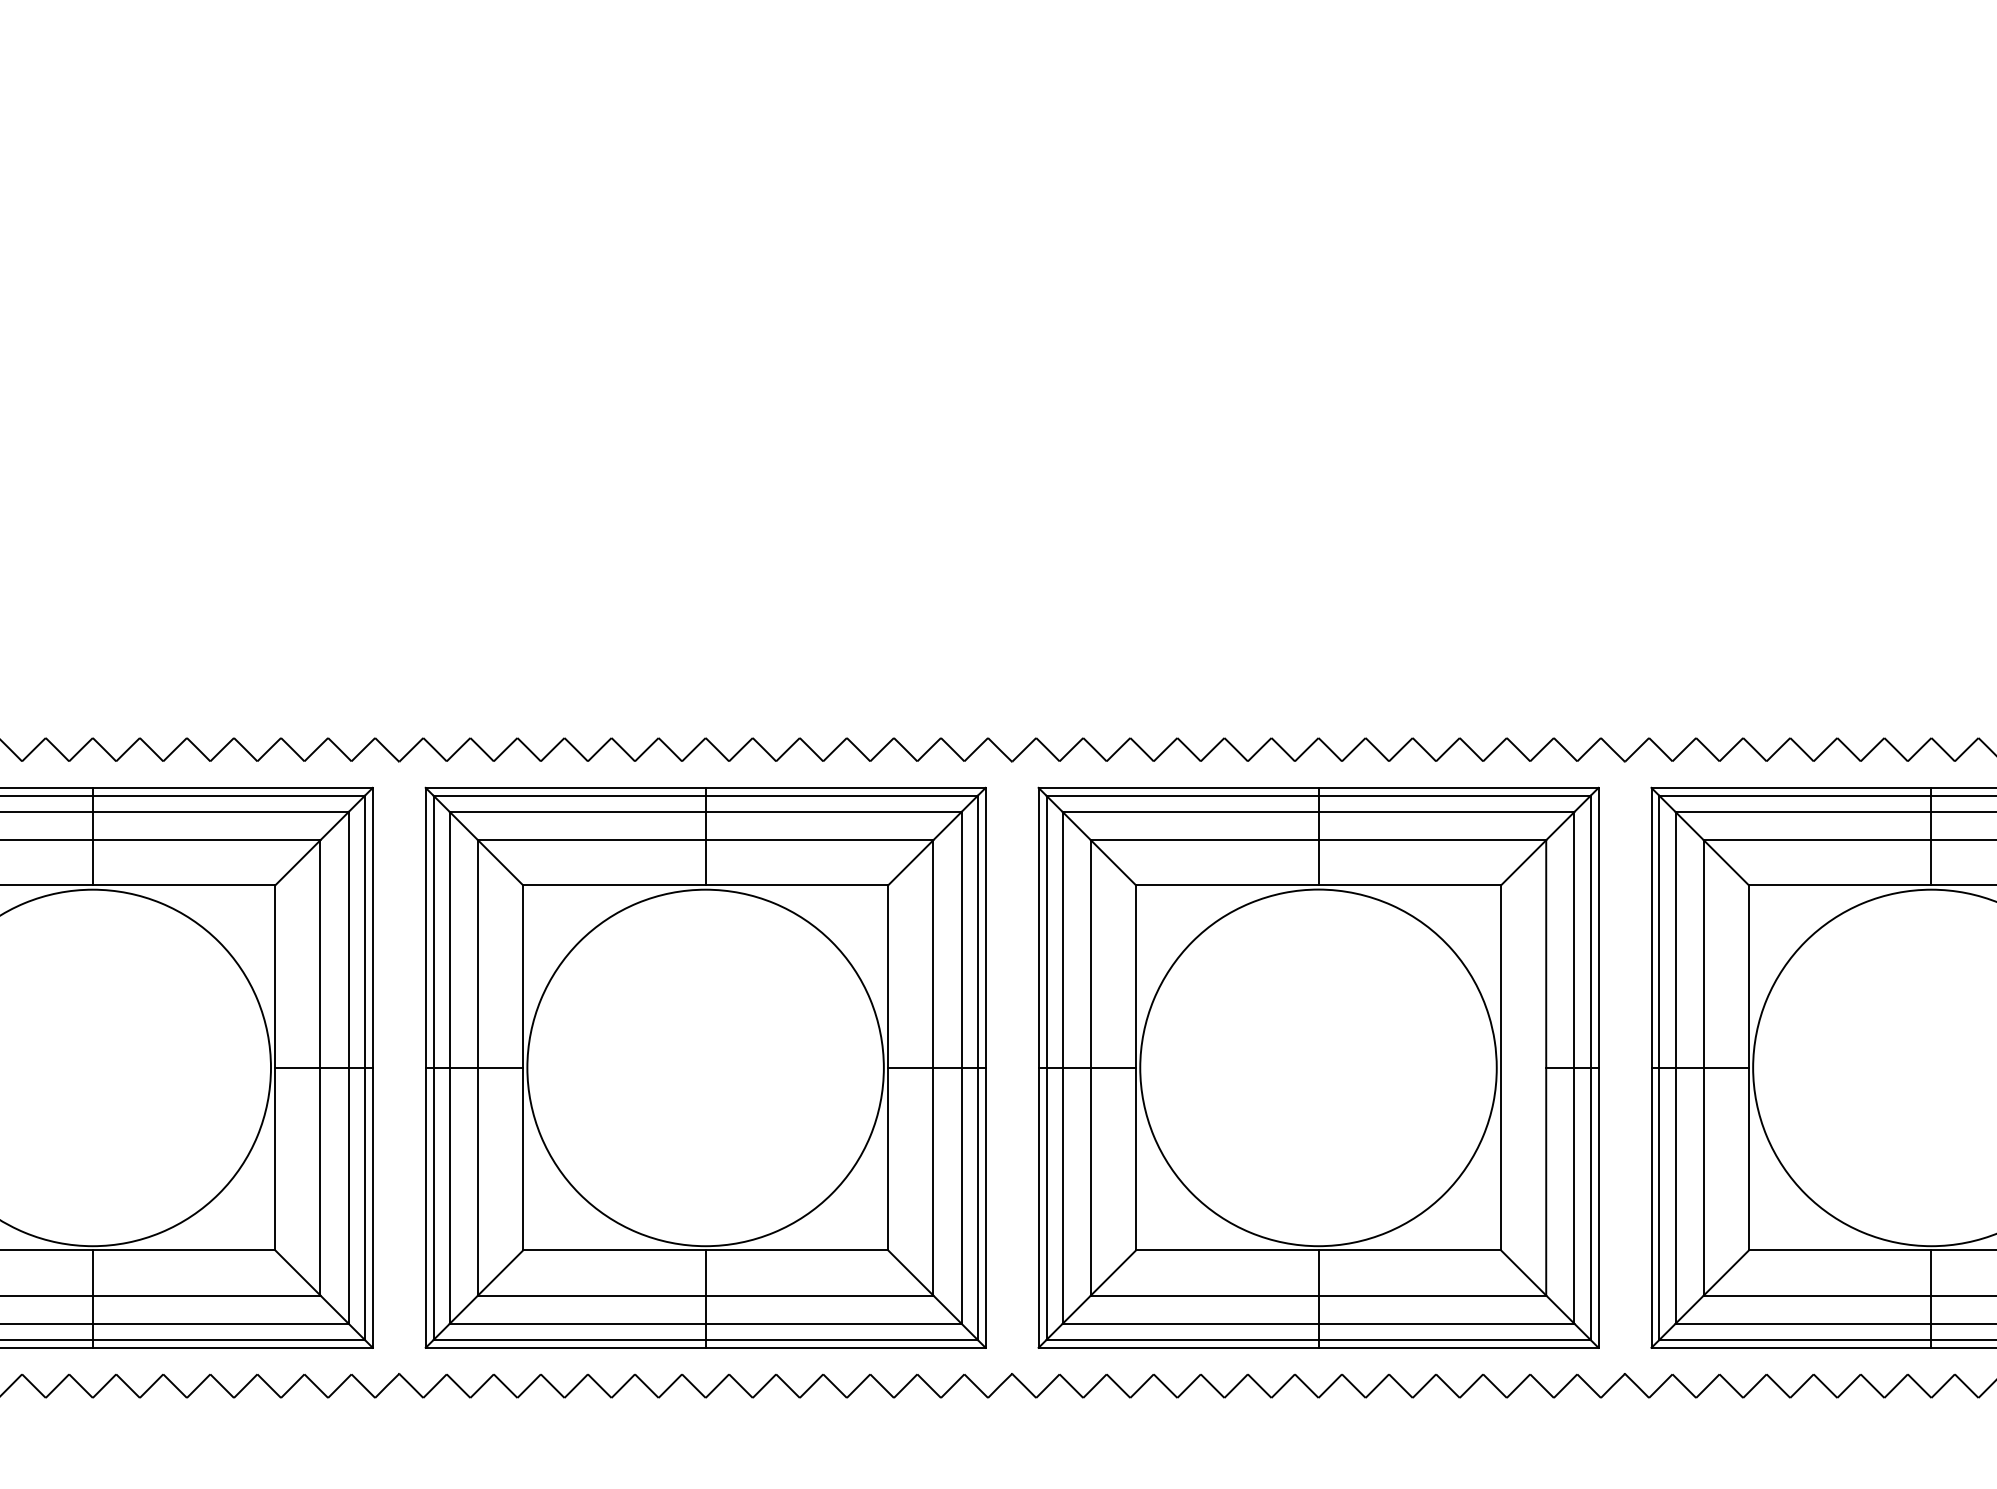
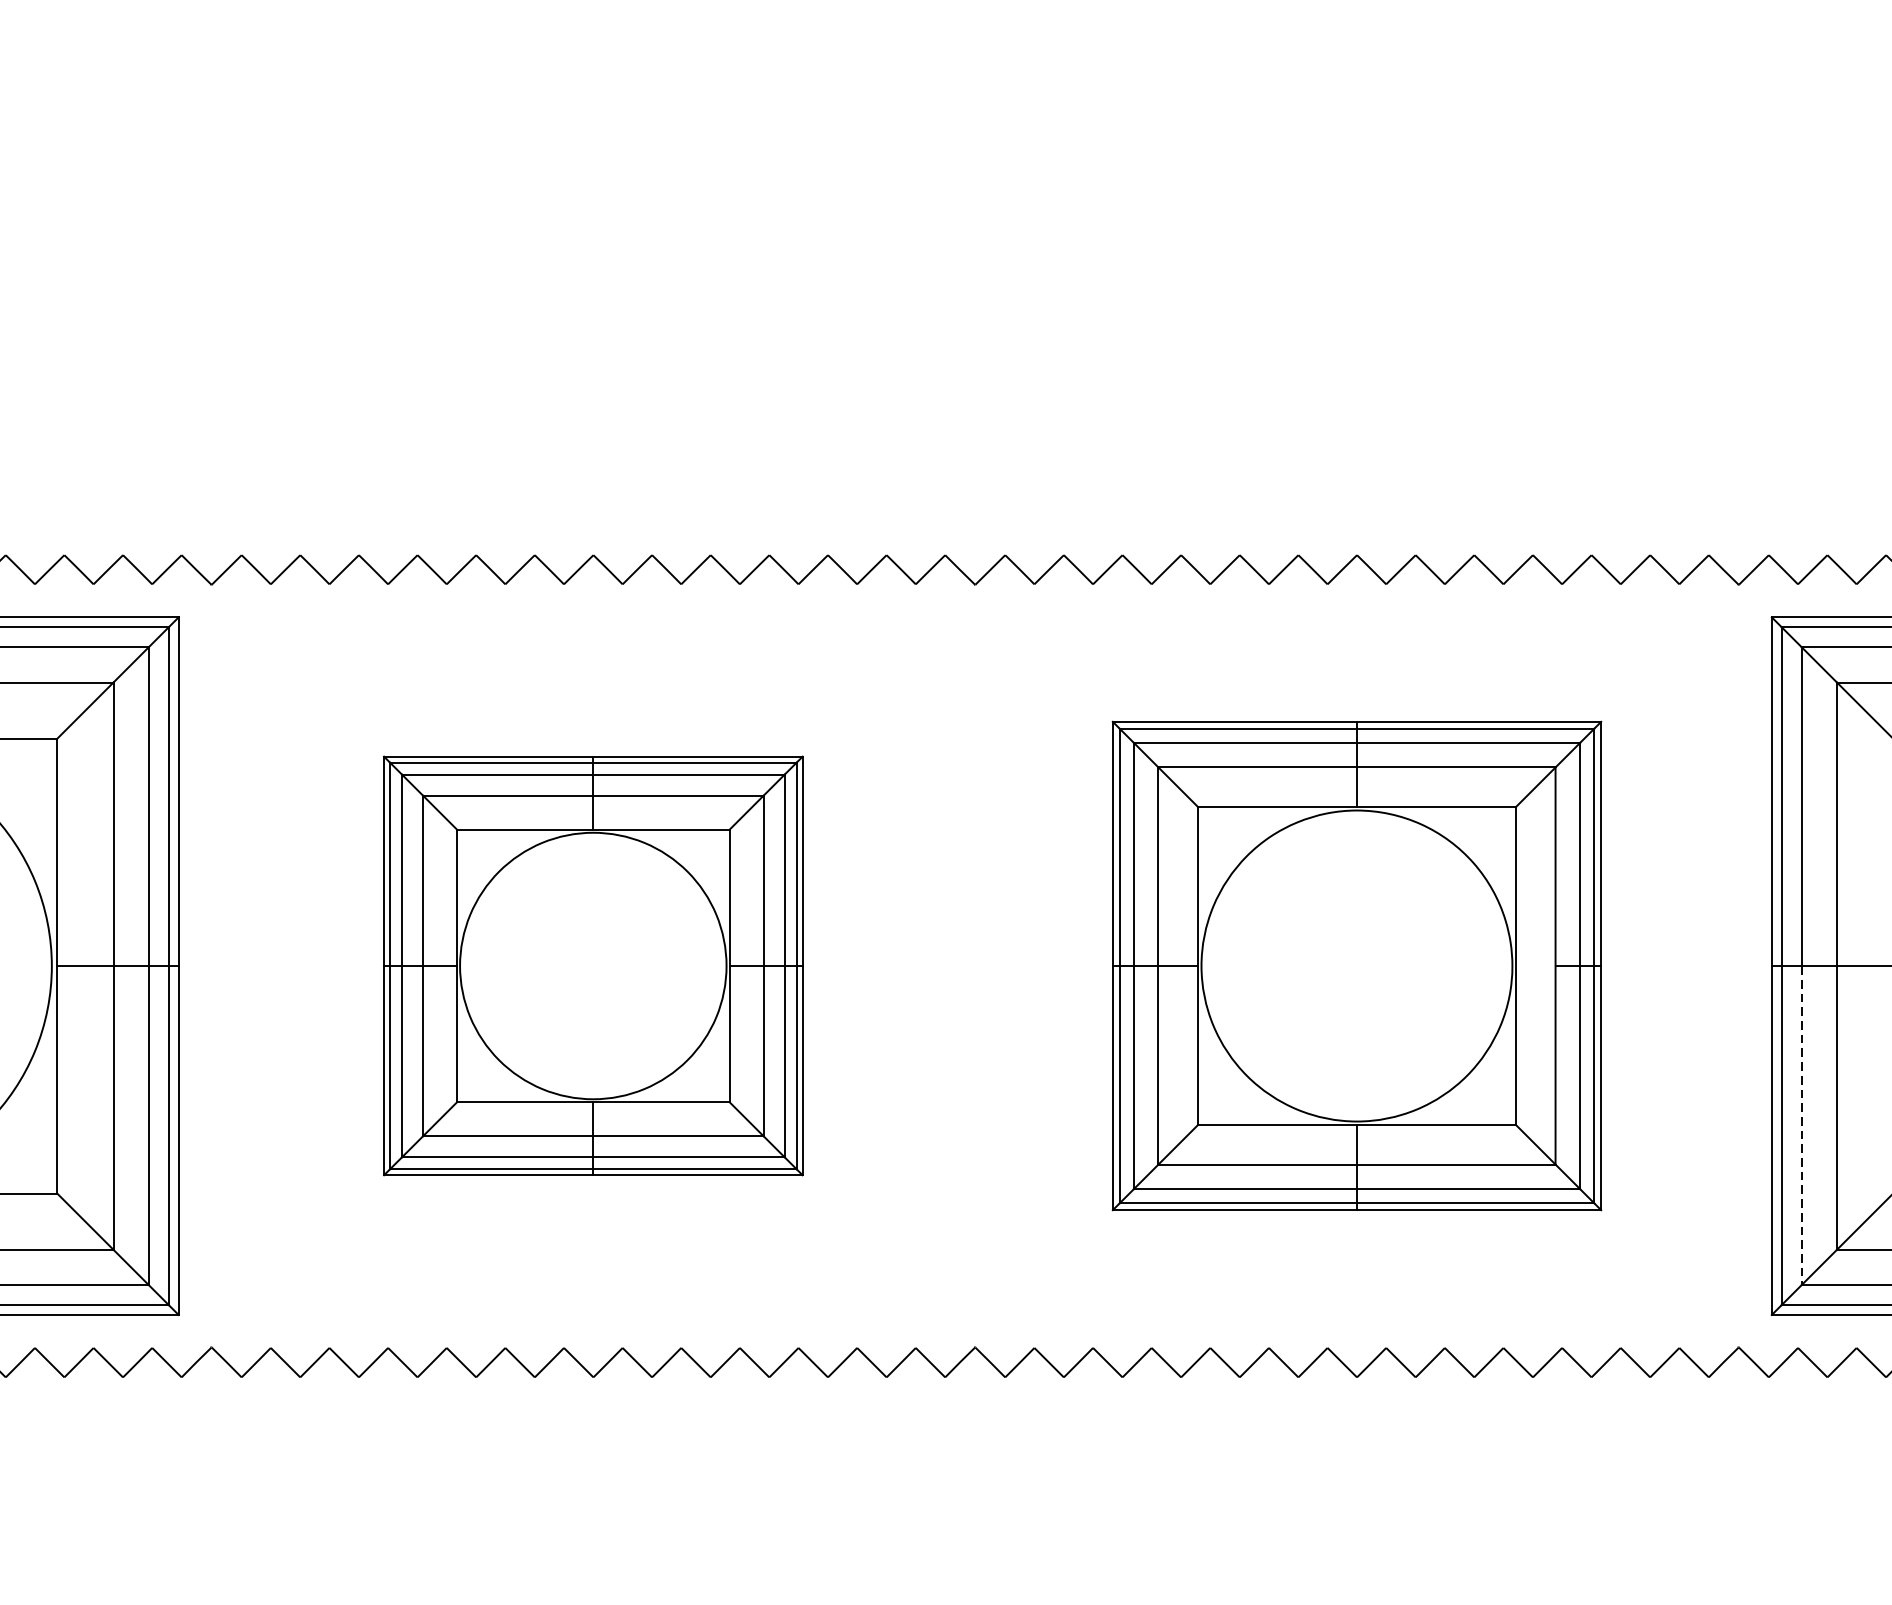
part: (705, 1067) -> (593, 965), size x0.6
part: (1318, 1067) -> (1356, 965), size x0.7
line: (1675, 1195) -> (1801, 1125), solid -> dashed

